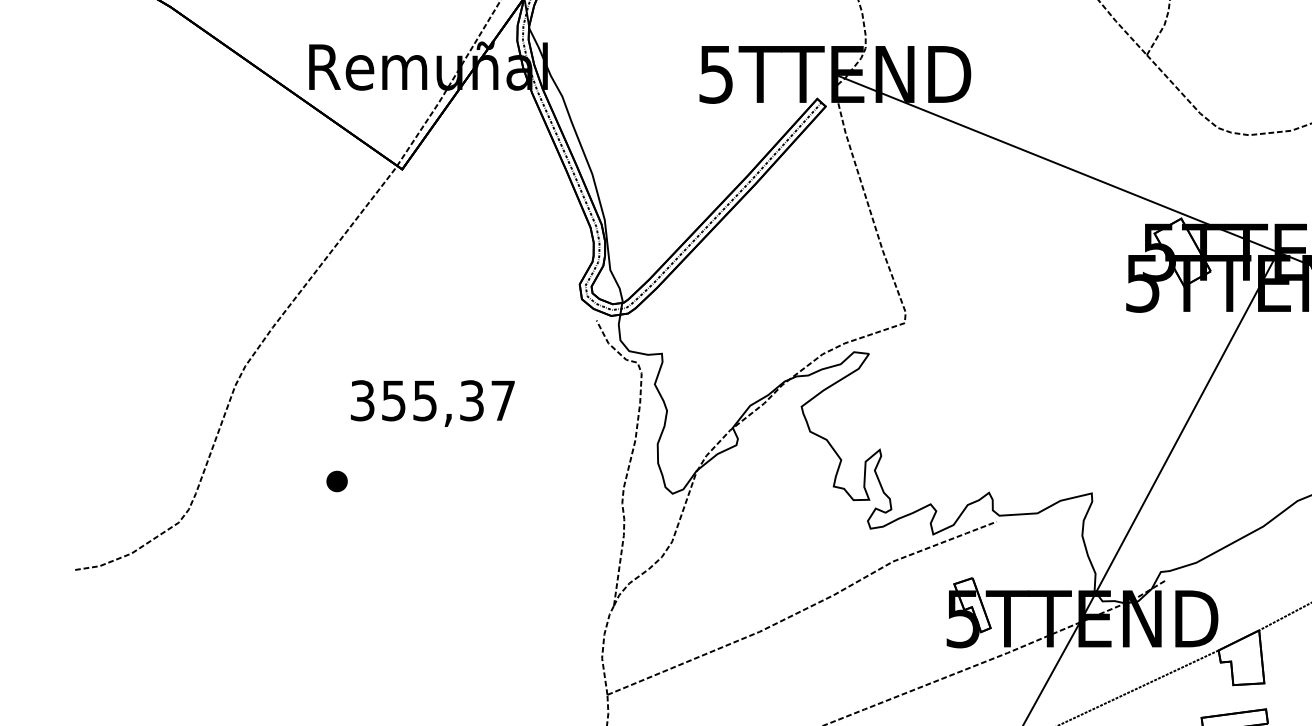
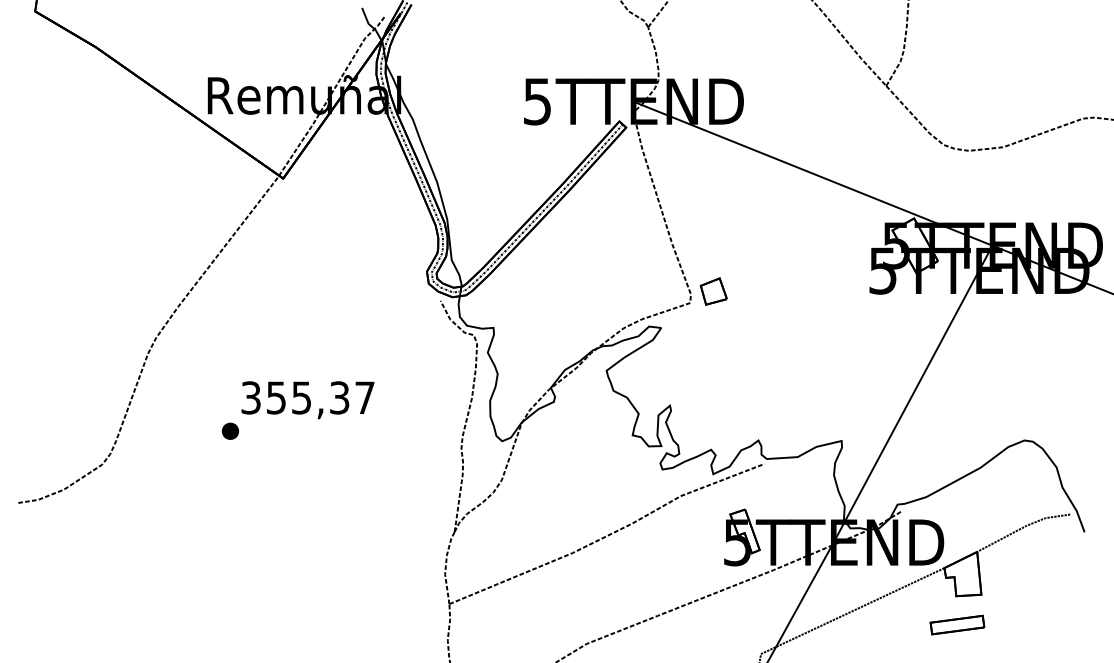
part: (933, 308) -> (713, 291), added
text: (432, 403) -> (307, 400), moved

